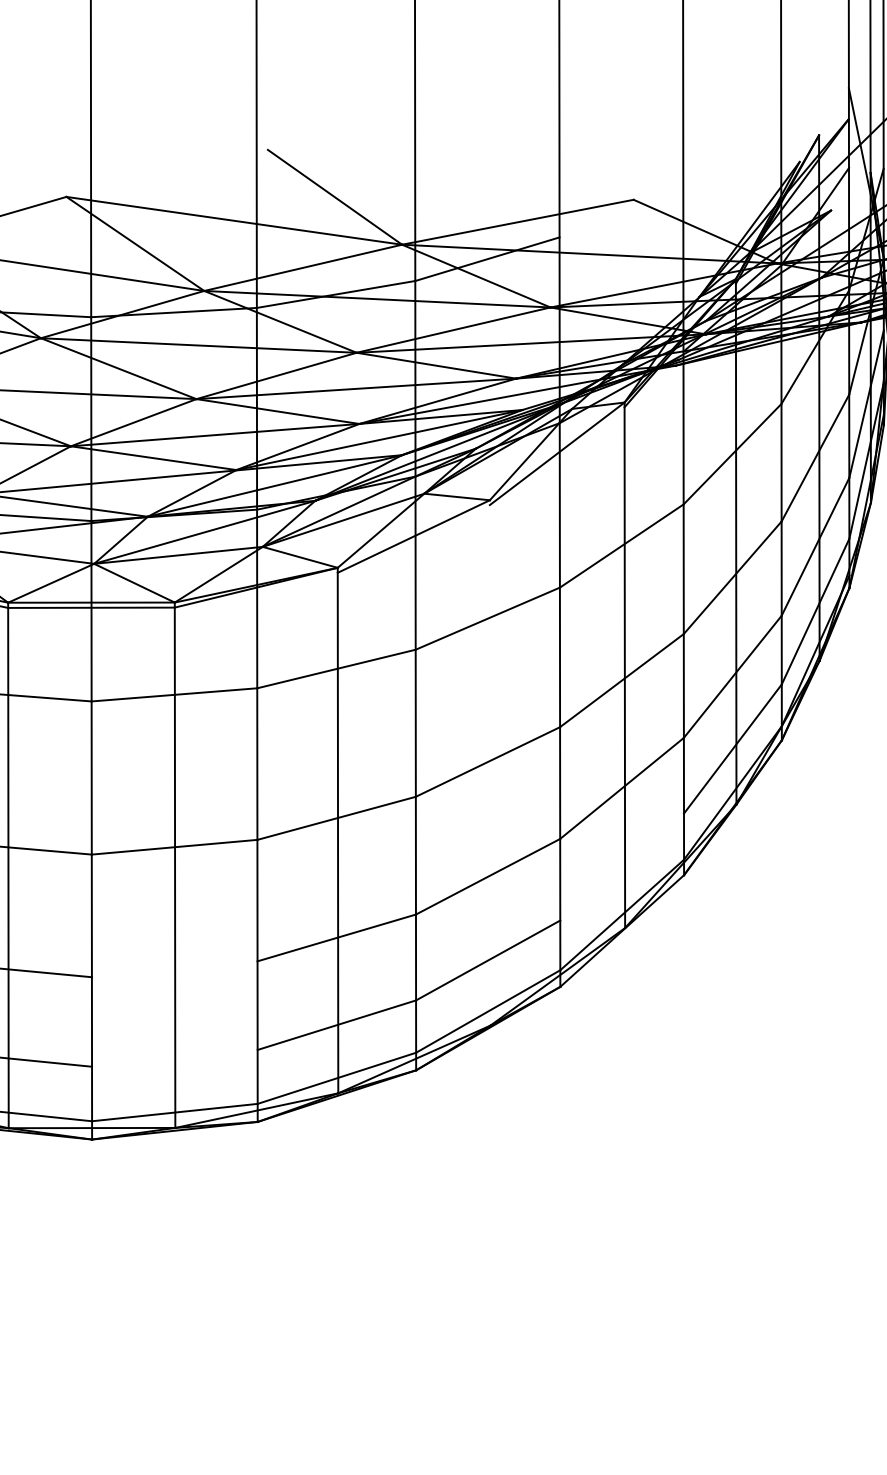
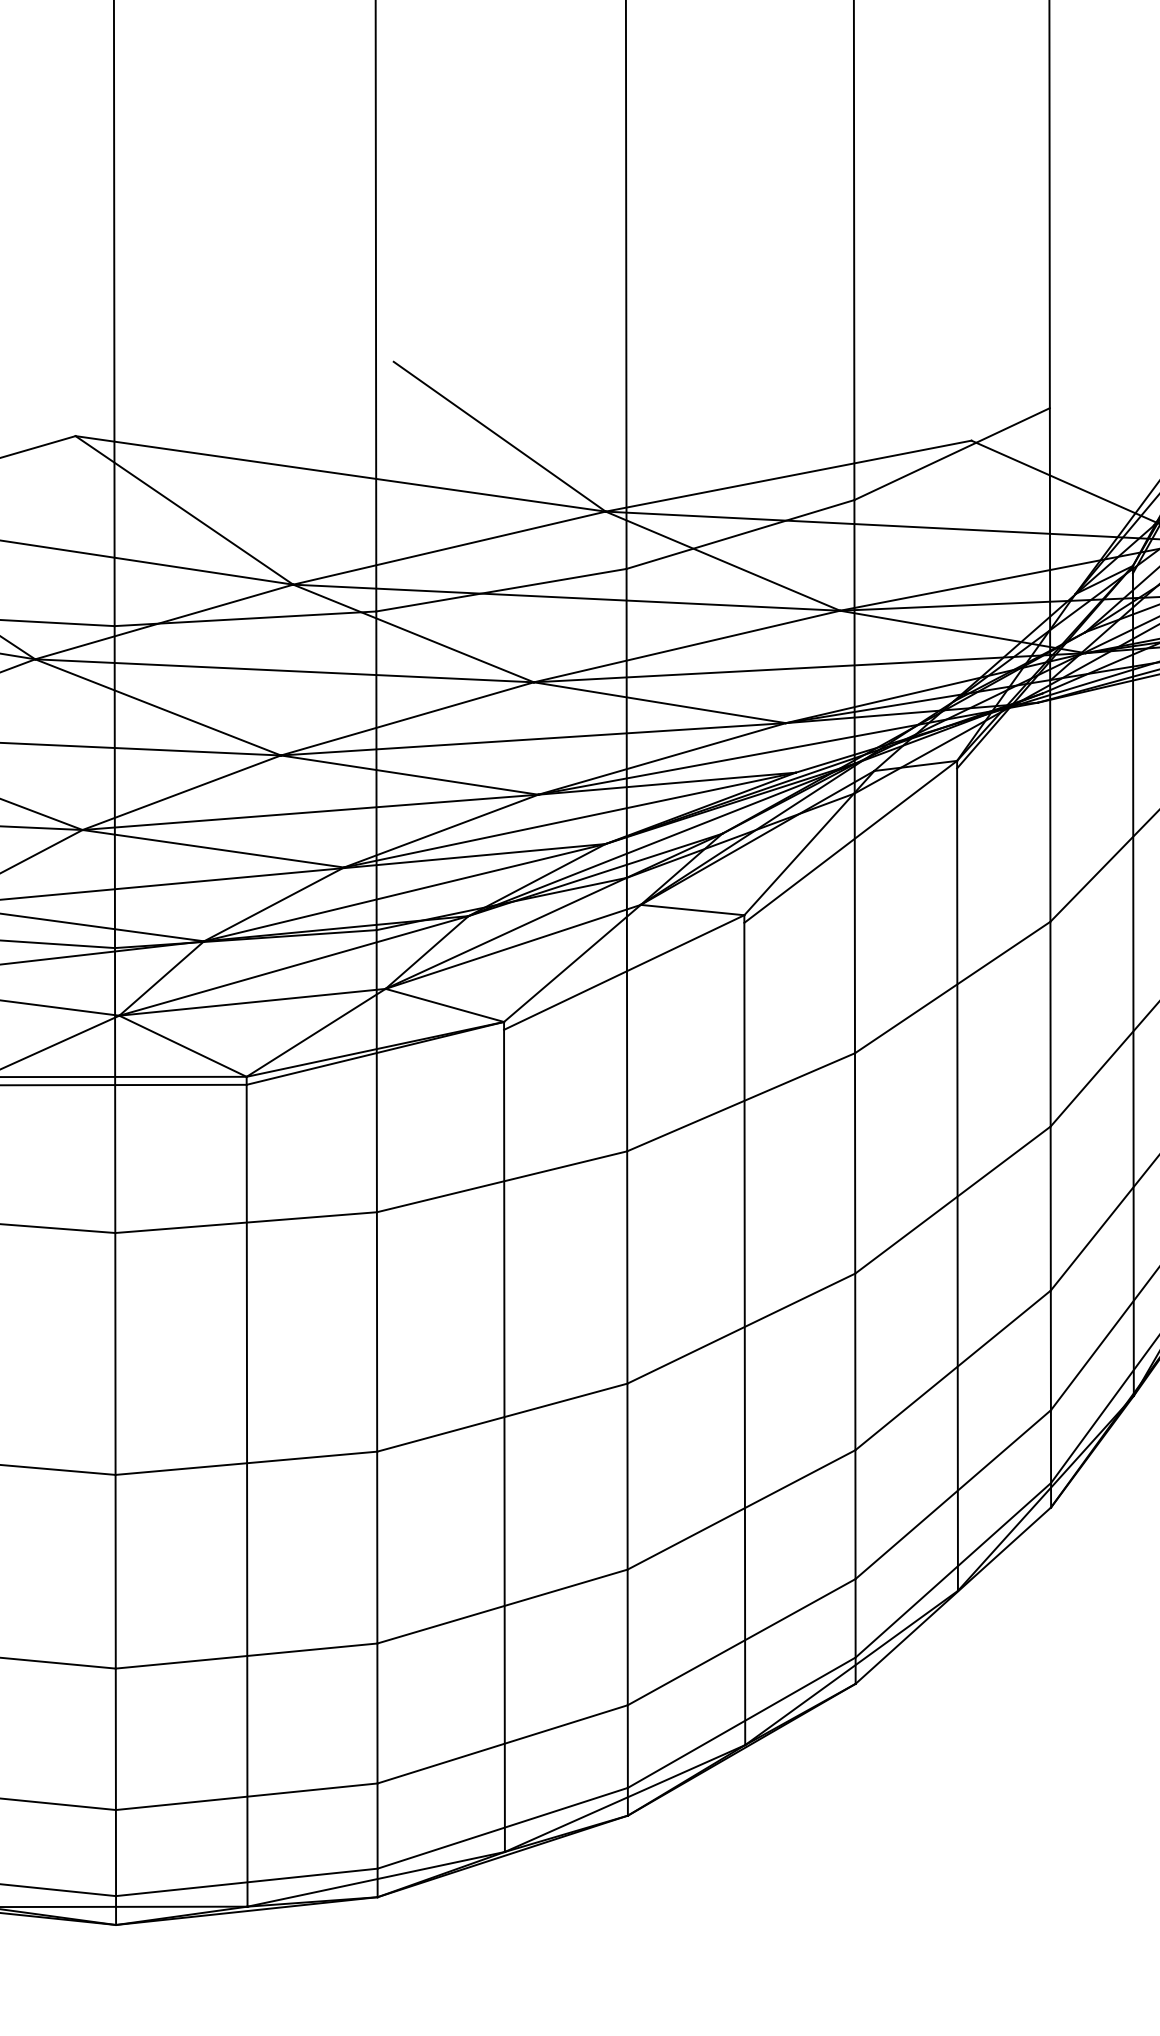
line: (621, 208) -> (952, 454), added
line: (489, 762) -> (743, 1329), added
line: (621, 866) -> (952, 1493), added
line: (174, 969) -> (246, 1656), added
line: (174, 1057) -> (246, 1795), added

